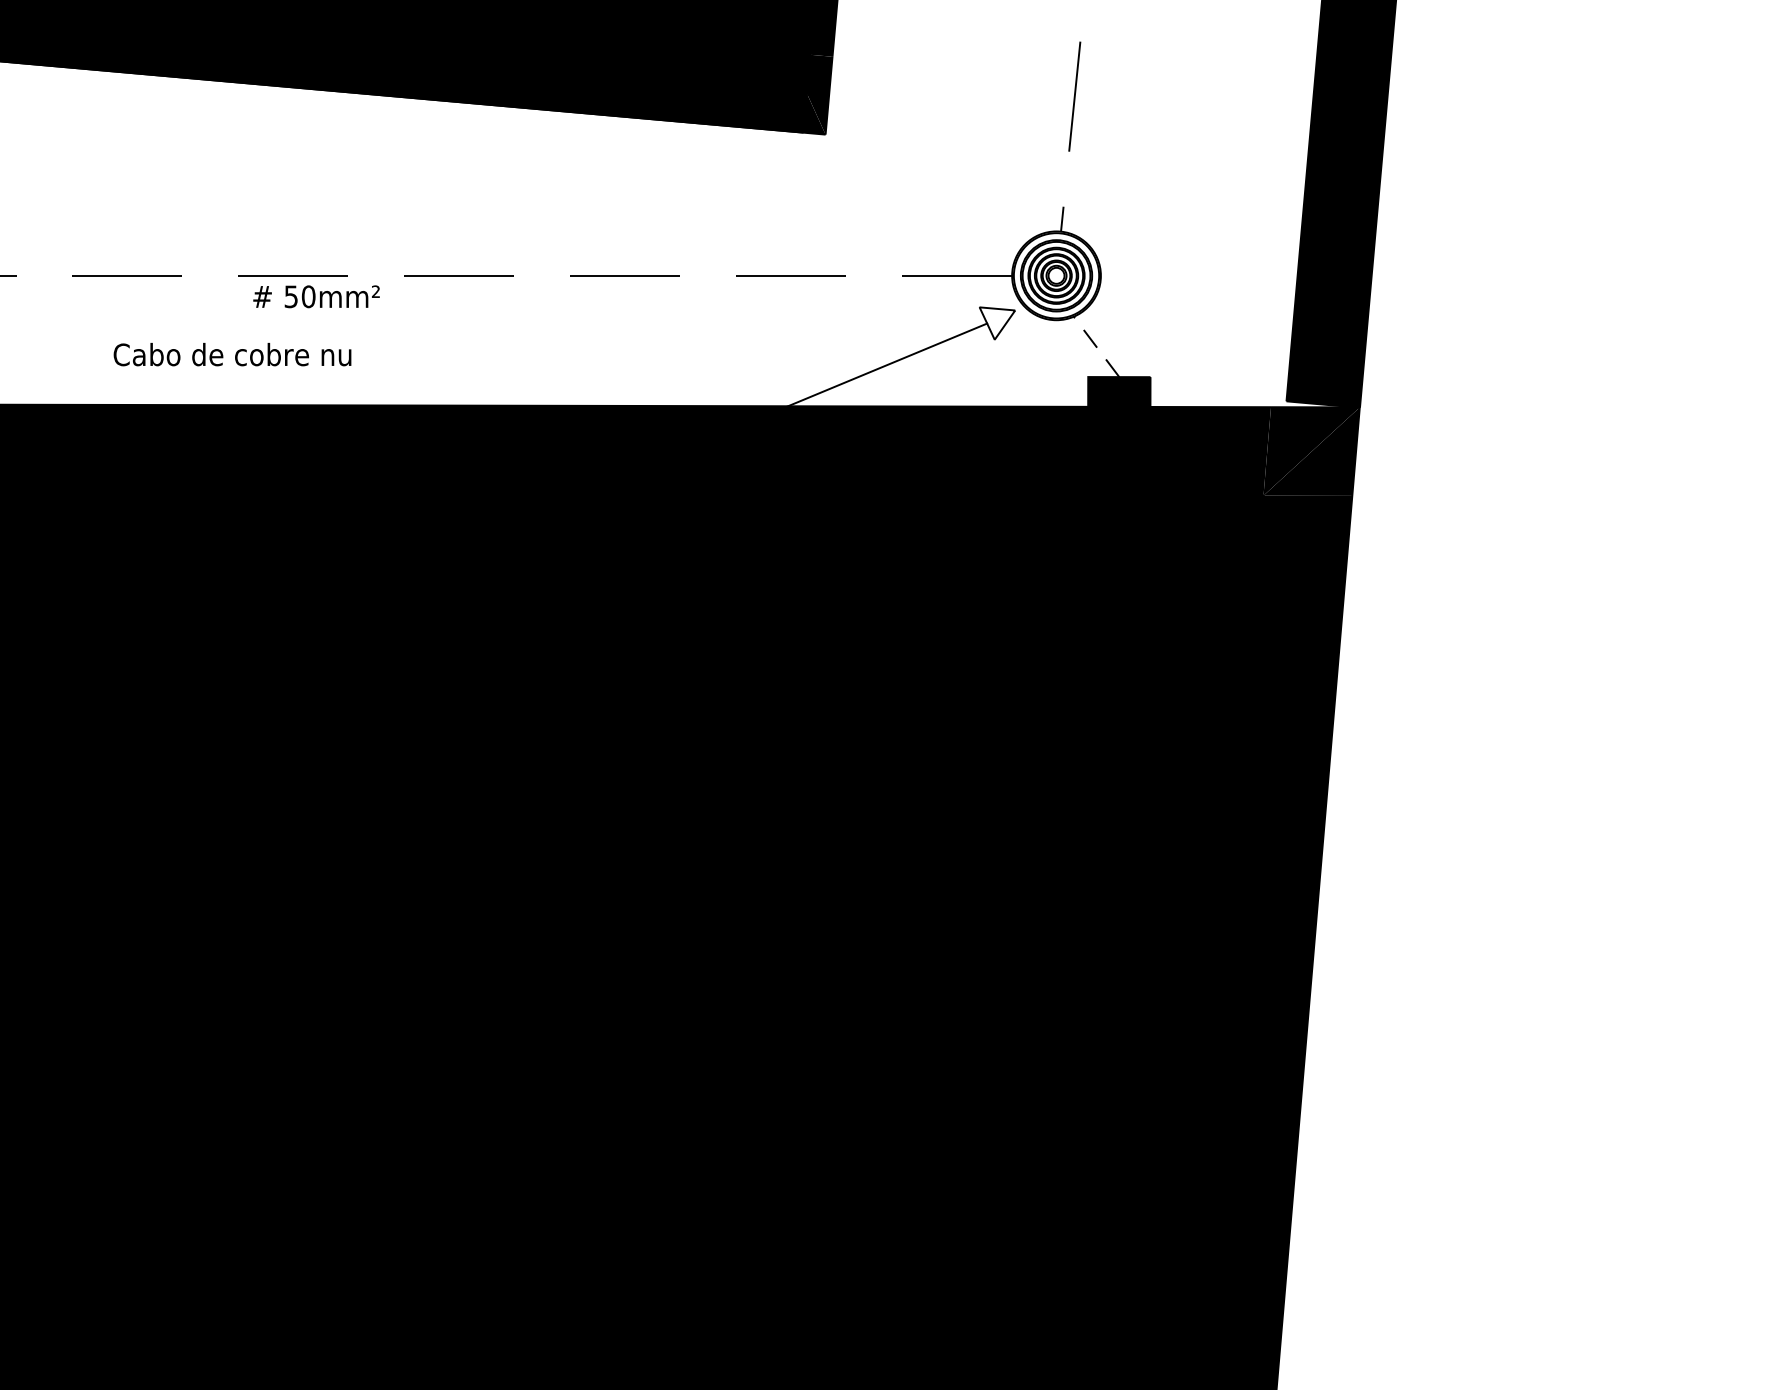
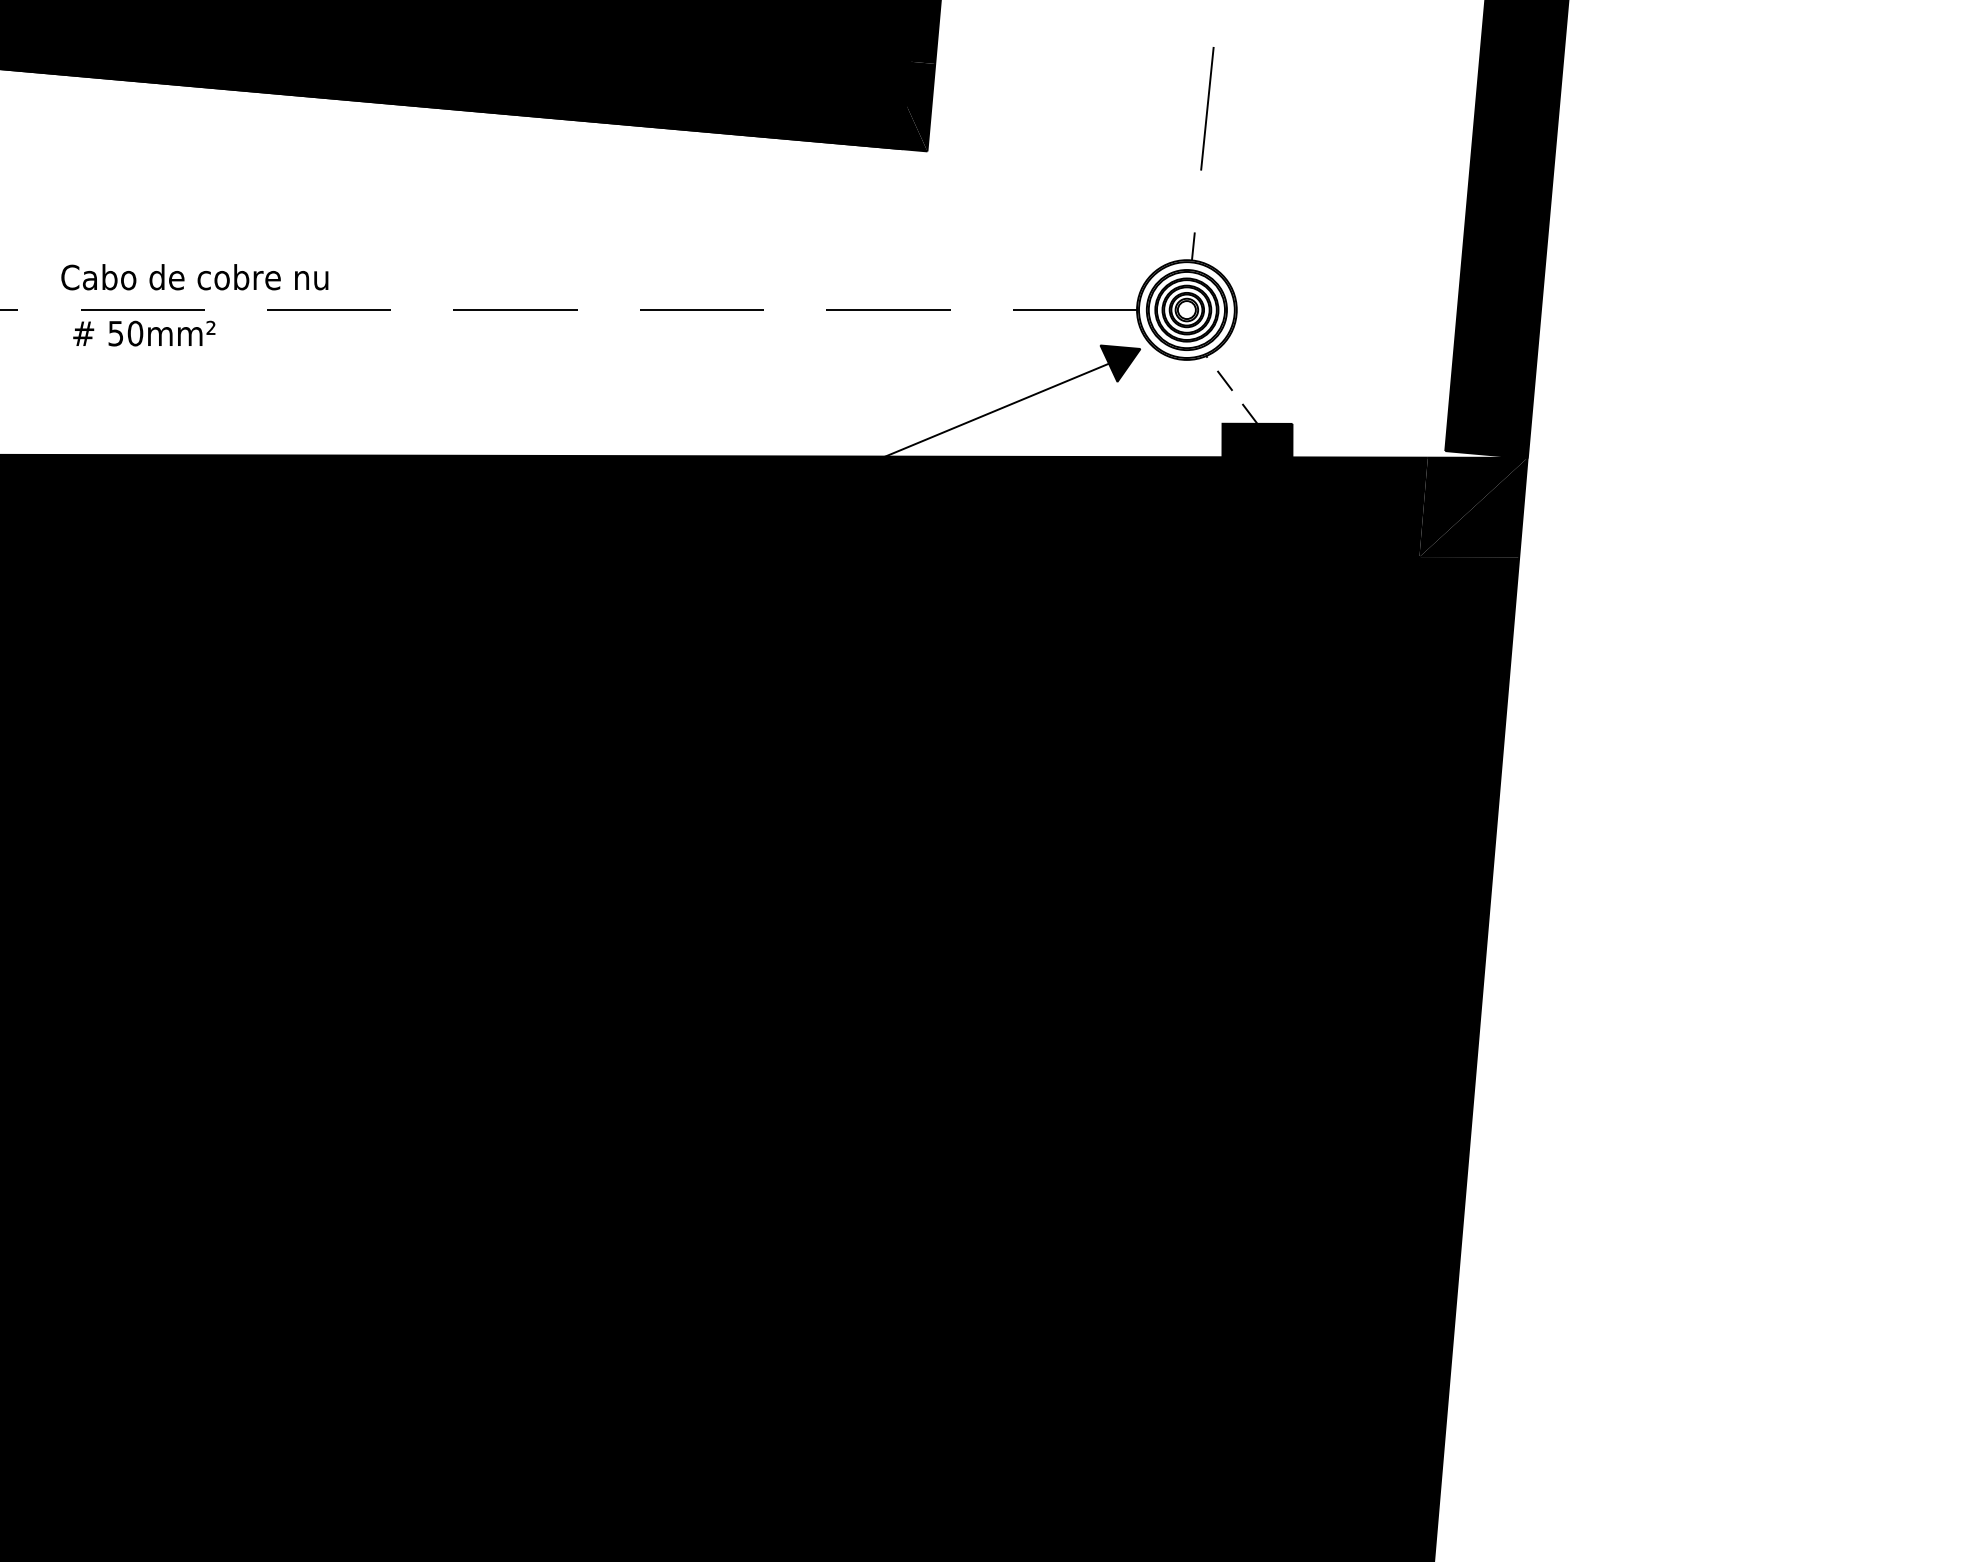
text: (316, 296) -> (144, 333), moved
fill: (997, 323) -> (1120, 363), added
text: (232, 354) -> (194, 277), moved

